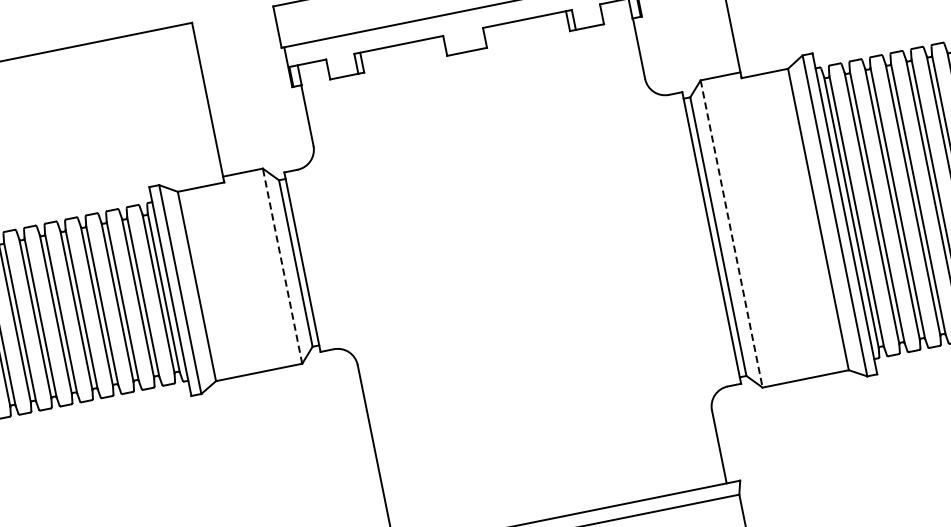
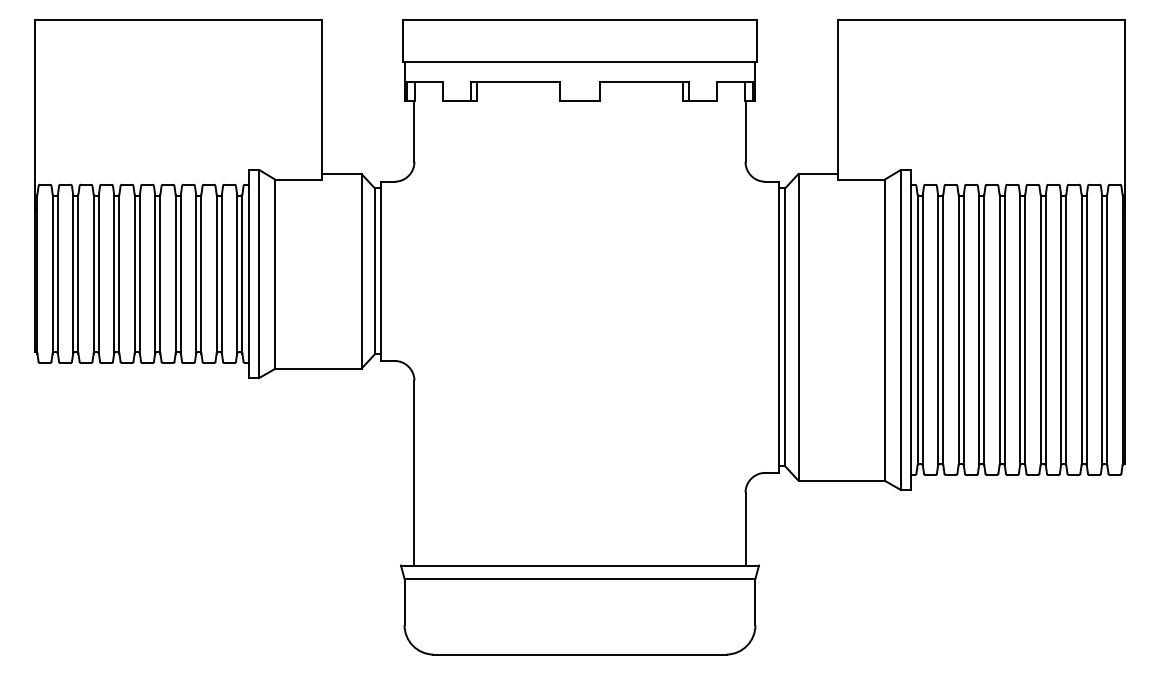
line: (731, 234) -> (798, 327), dashed -> solid
line: (282, 265) -> (361, 270), dashed -> solid

